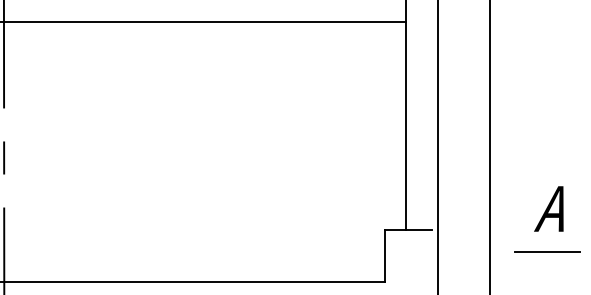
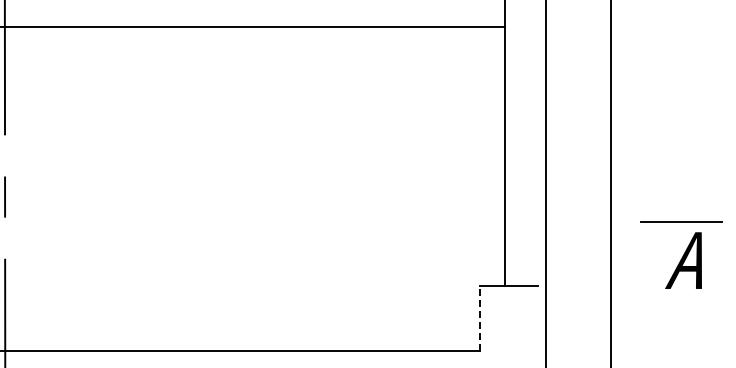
line: (547, 251) -> (681, 221), moved
line: (385, 255) -> (479, 318), solid -> dashed

